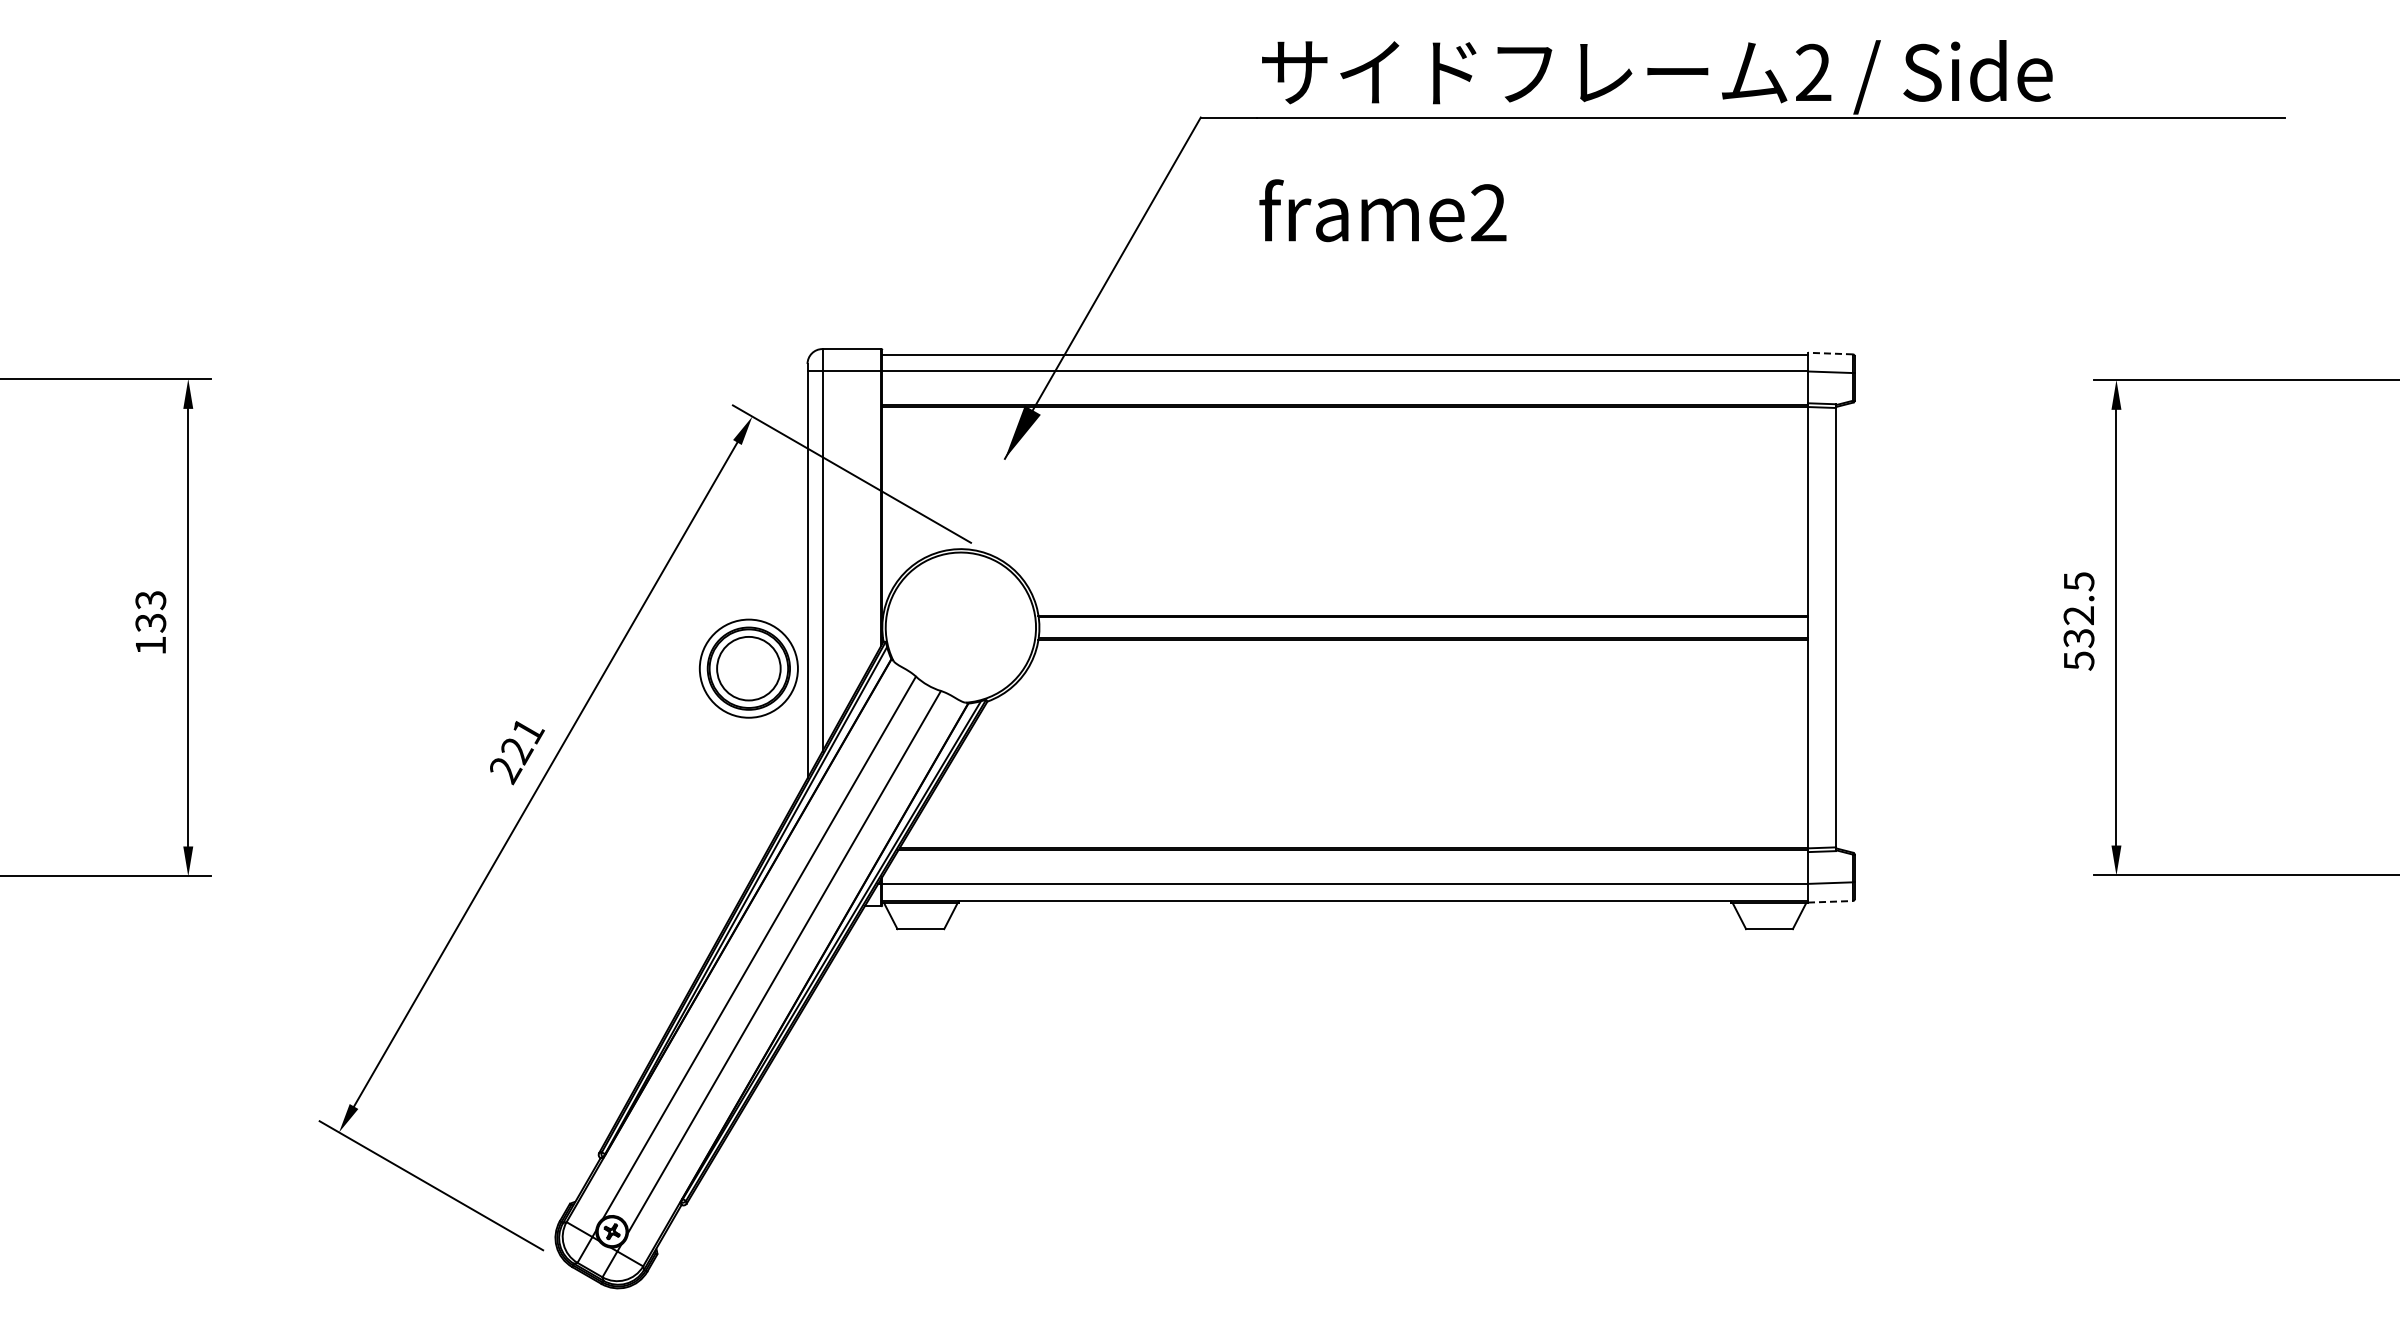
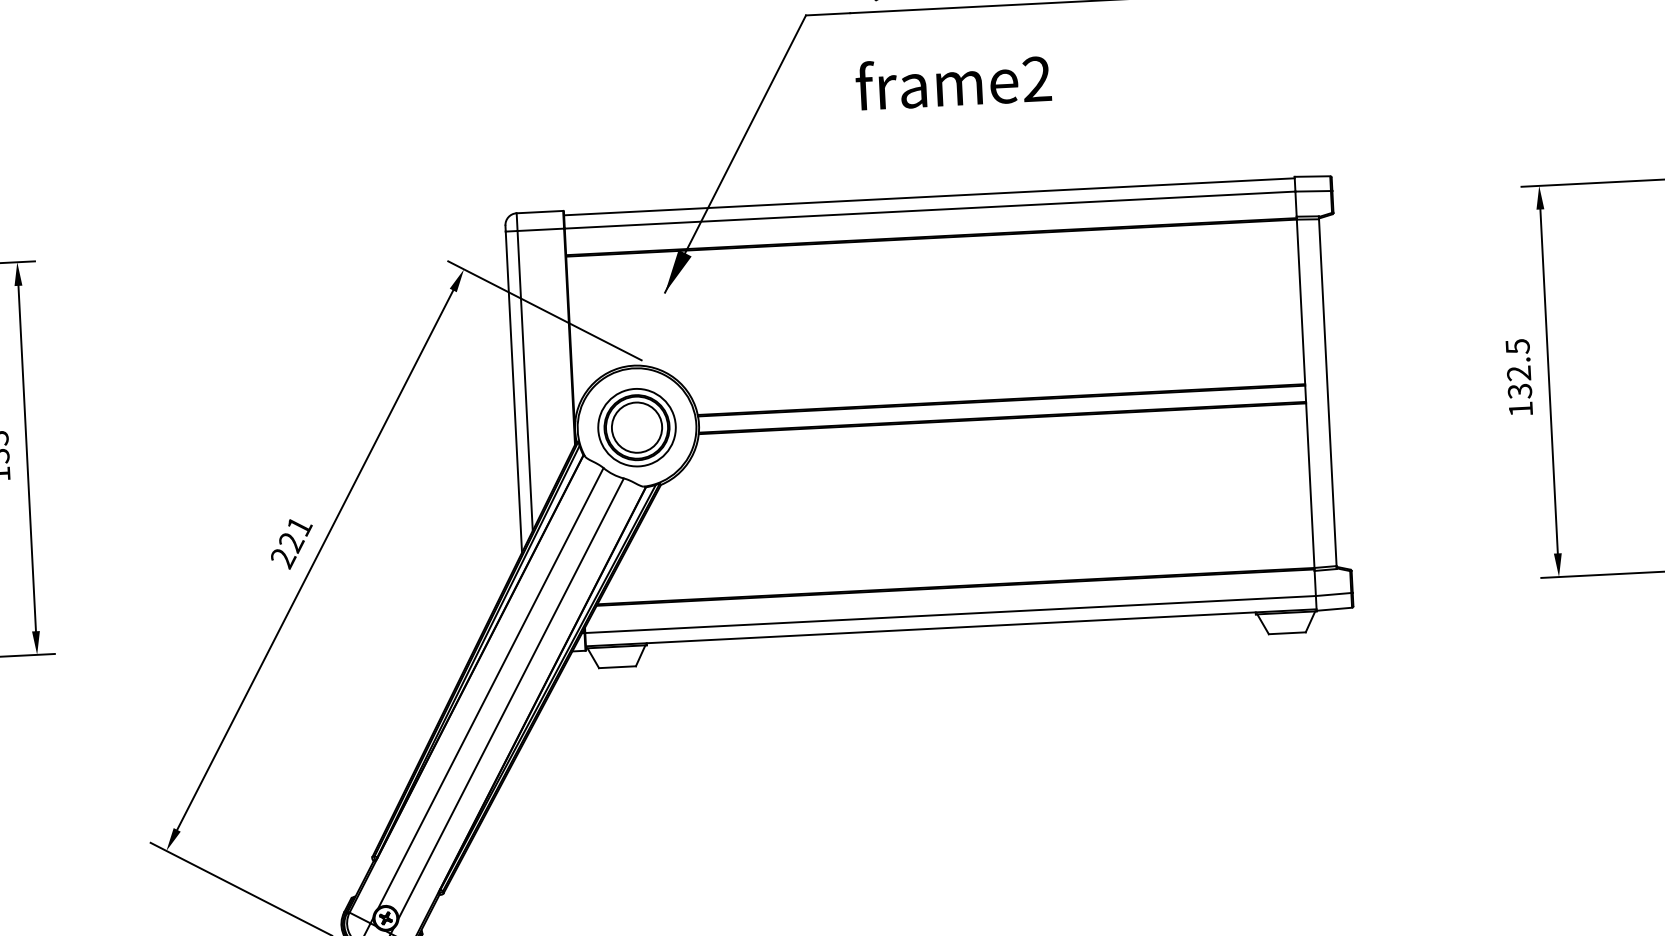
line: (1829, 353) -> (1311, 176), dashed -> solid
text: (2079, 660) -> (1521, 408), 532.5 -> 132.5
part: (748, 668) -> (636, 427), moved
line: (1830, 901) -> (1334, 609), dashed -> solid

